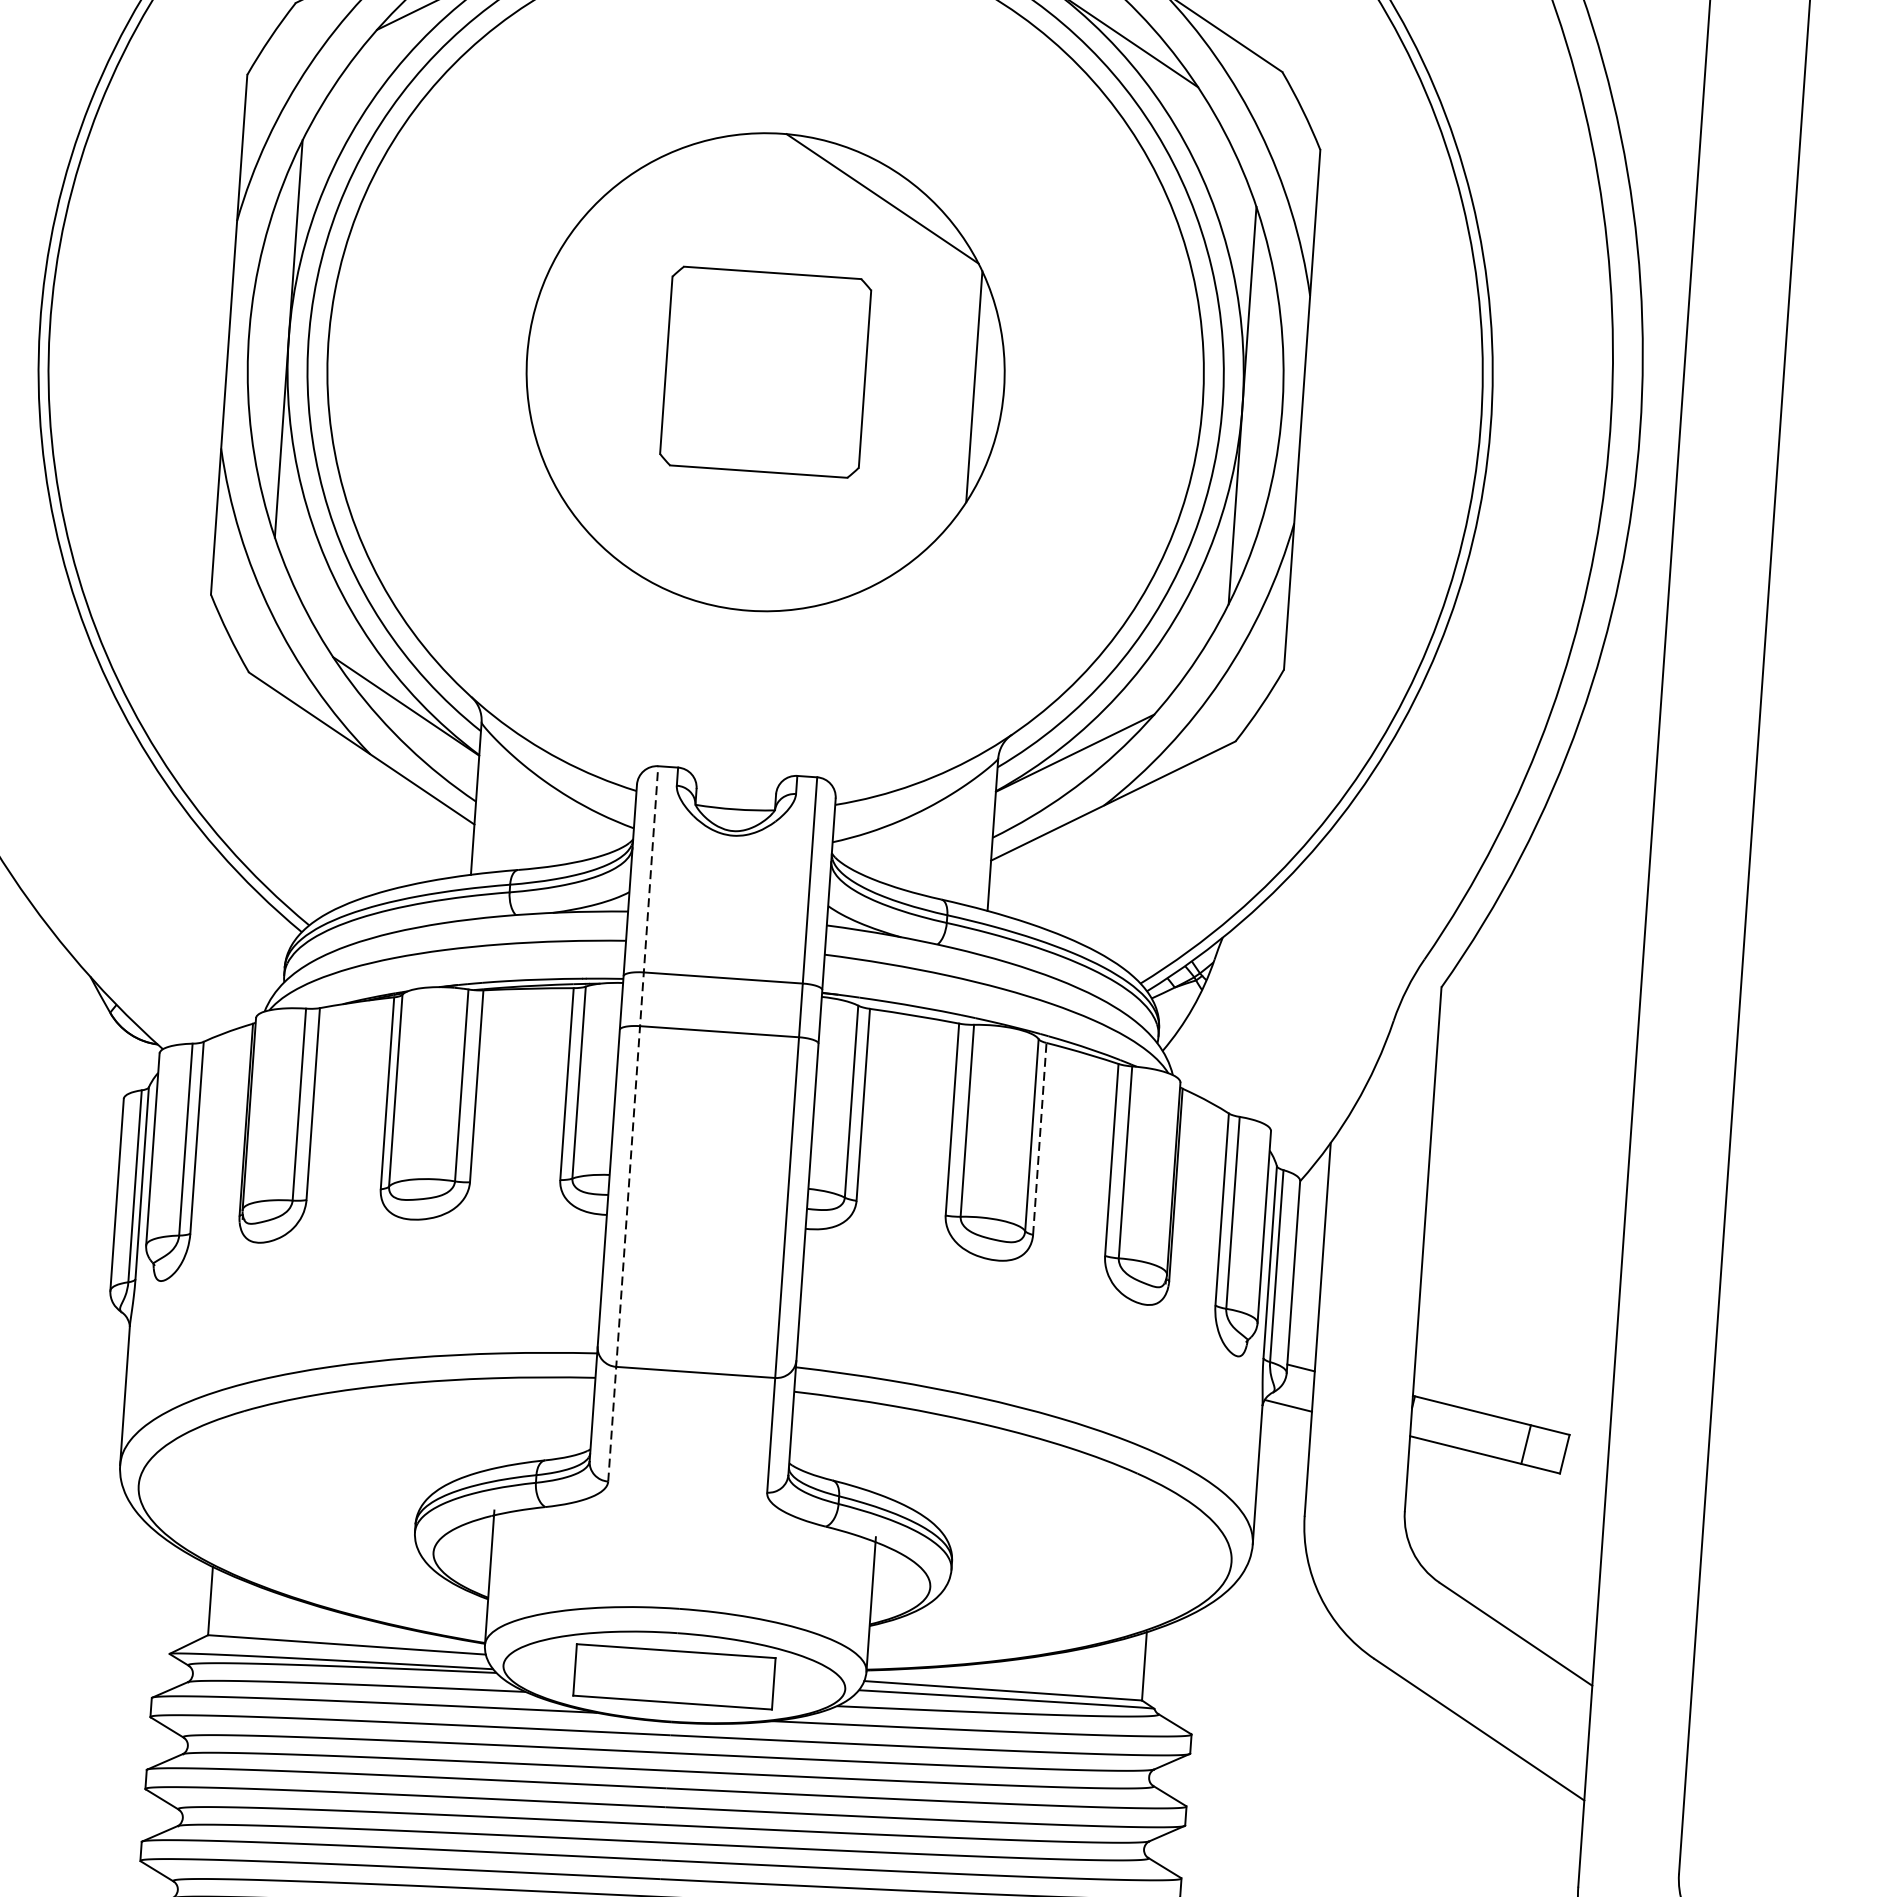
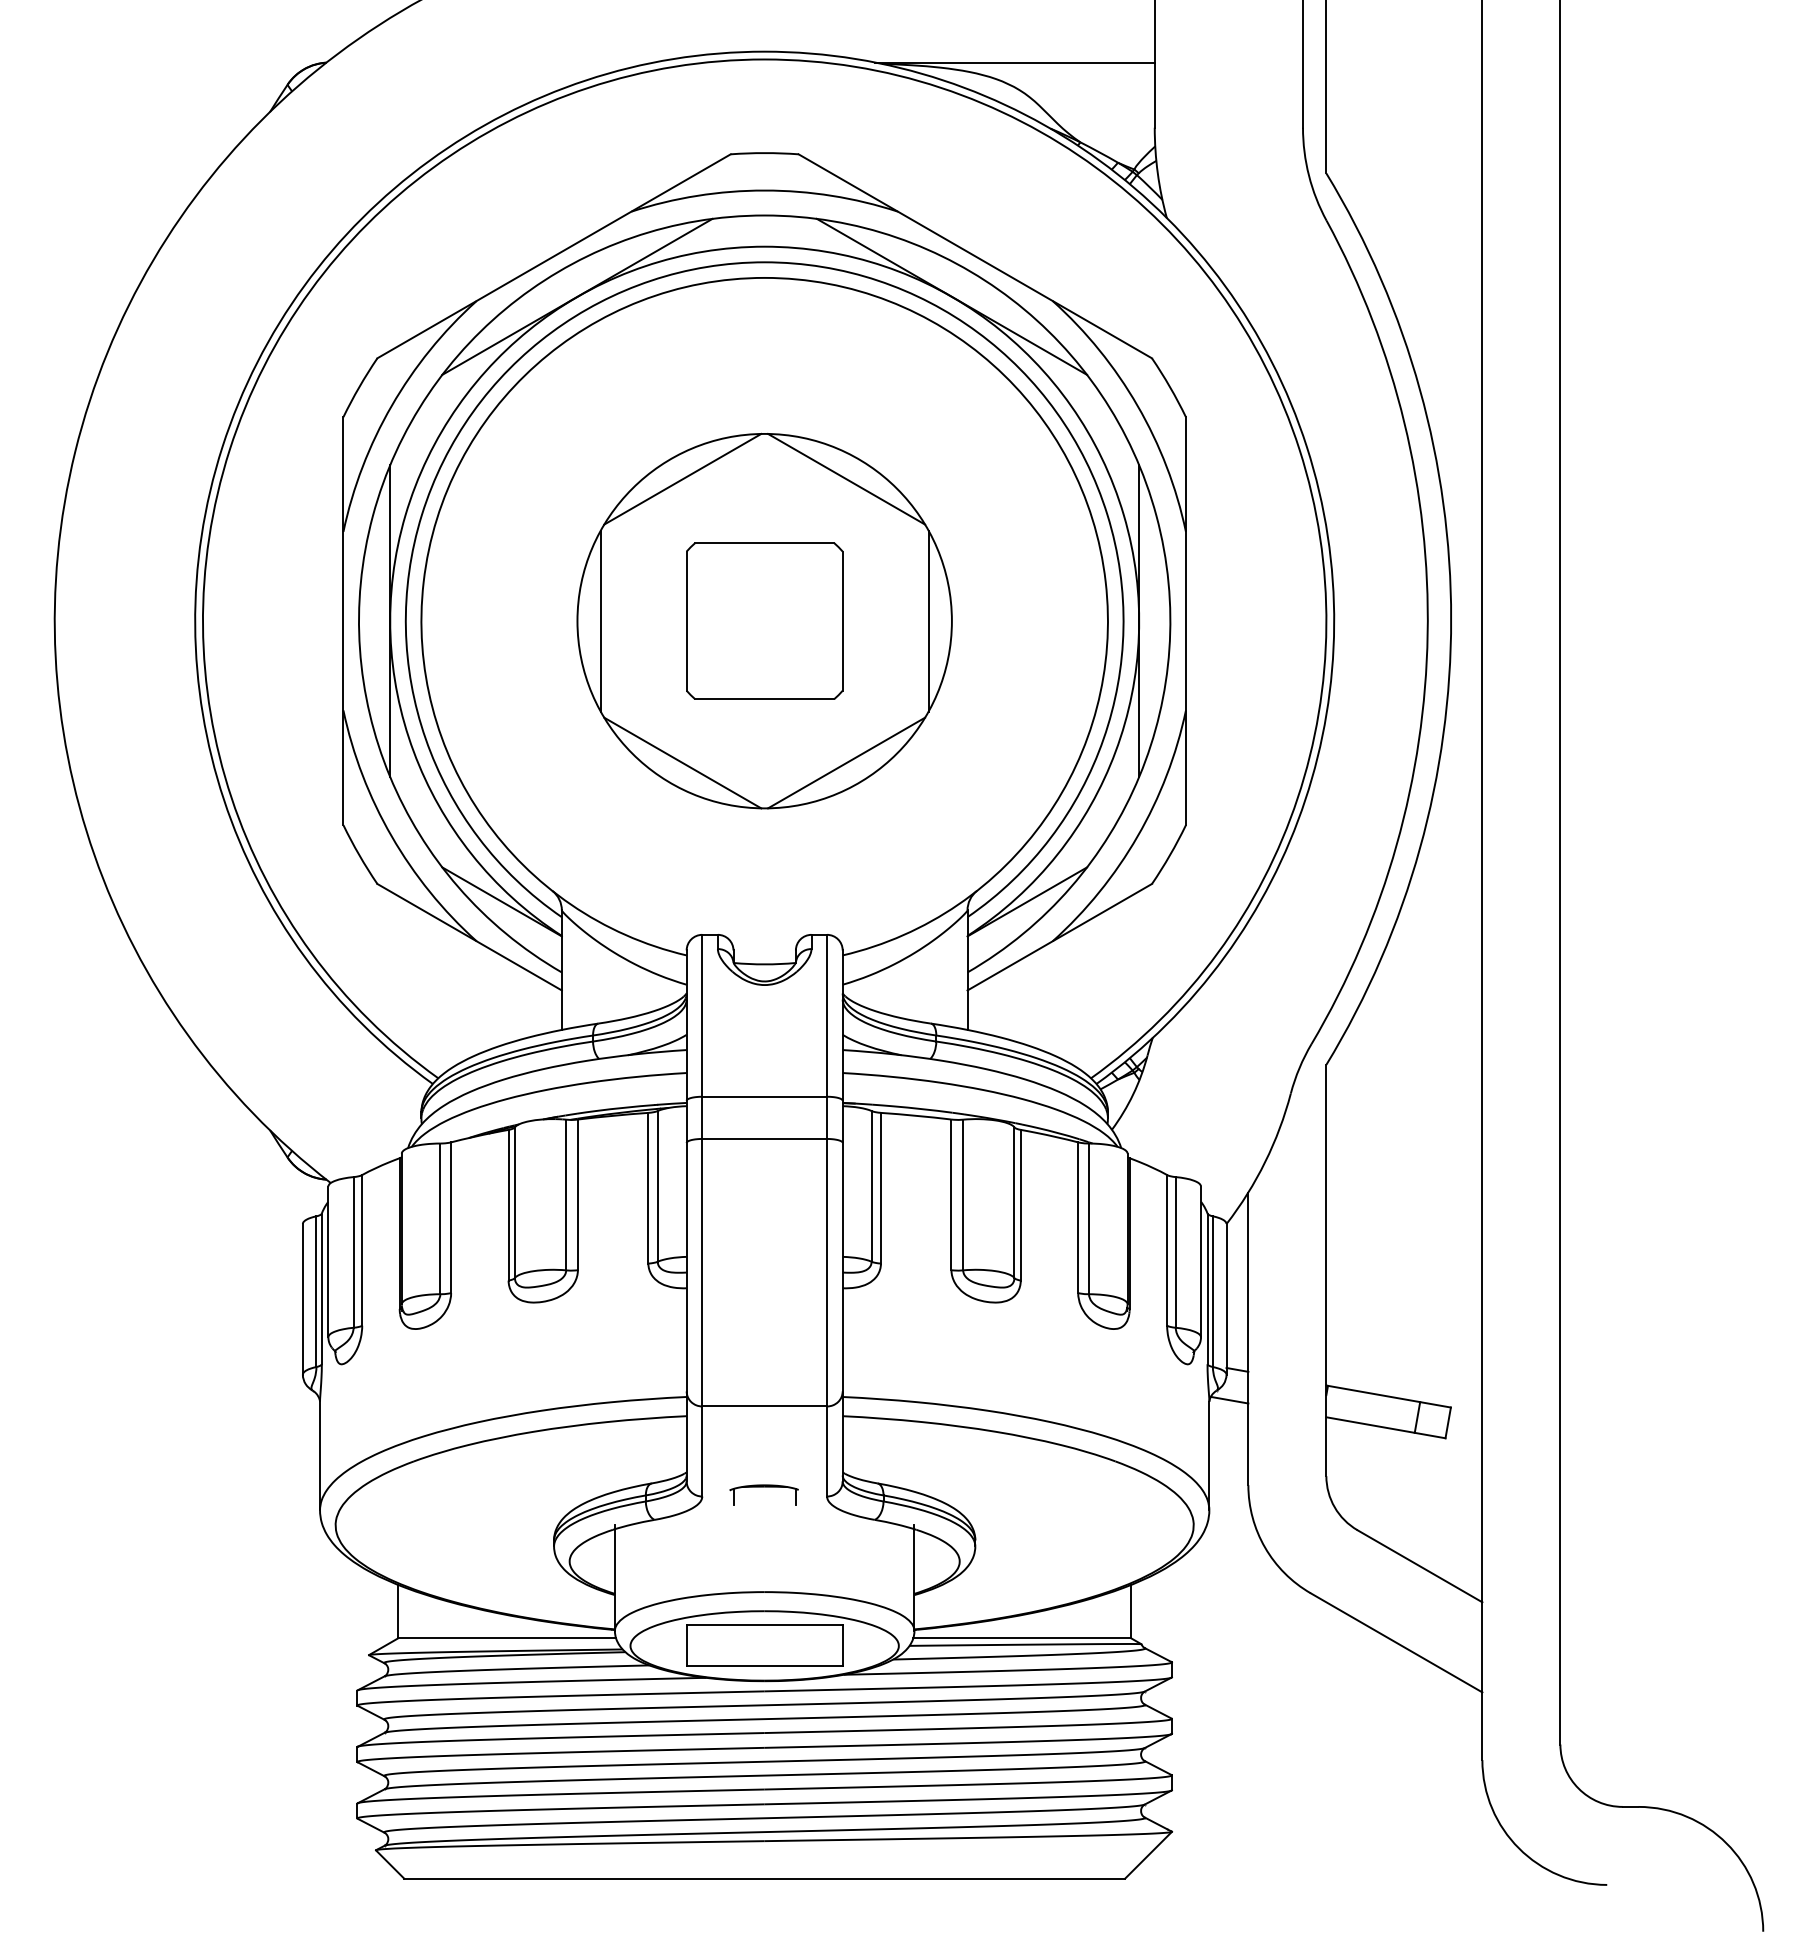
line: (673, 183) -> (682, 478), added
line: (556, 356) -> (600, 620), added
line: (648, 544) -> (682, 762), added
line: (857, 559) -> (846, 762), added
line: (633, 1123) -> (702, 1215), dashed -> solid
line: (1039, 1137) -> (1020, 1204), dashed -> solid
part: (686, 1475) -> (763, 1487), added

